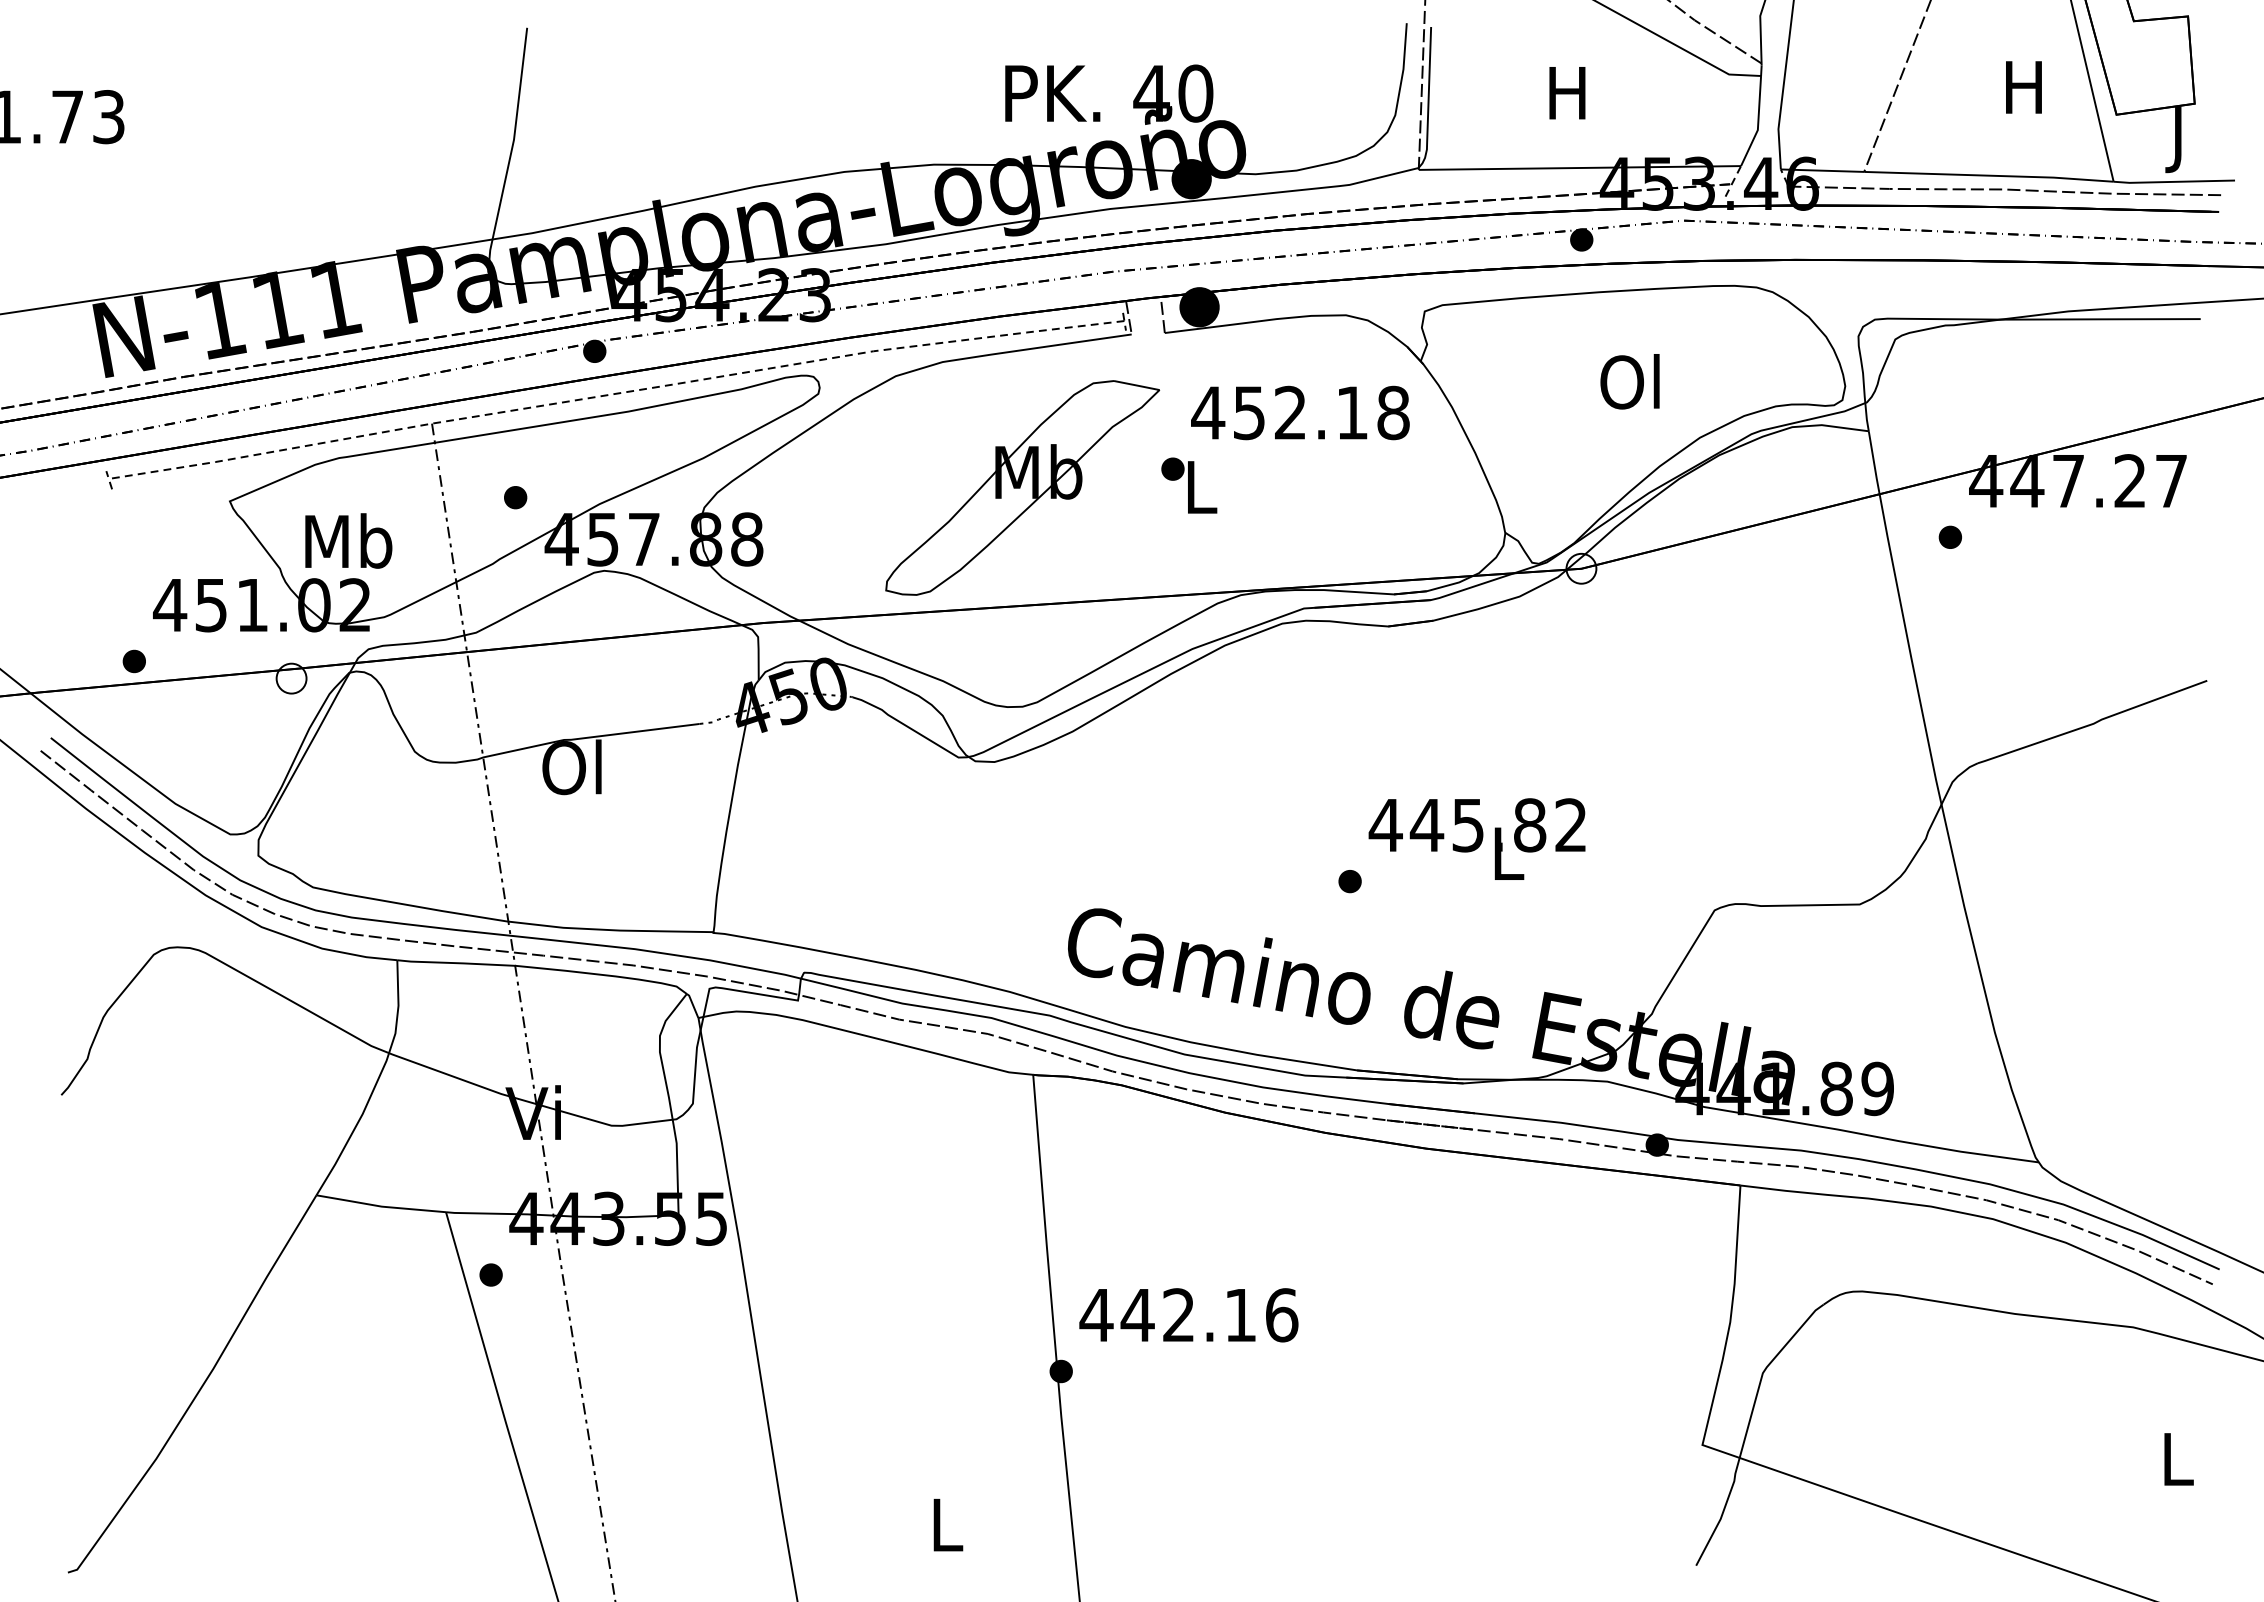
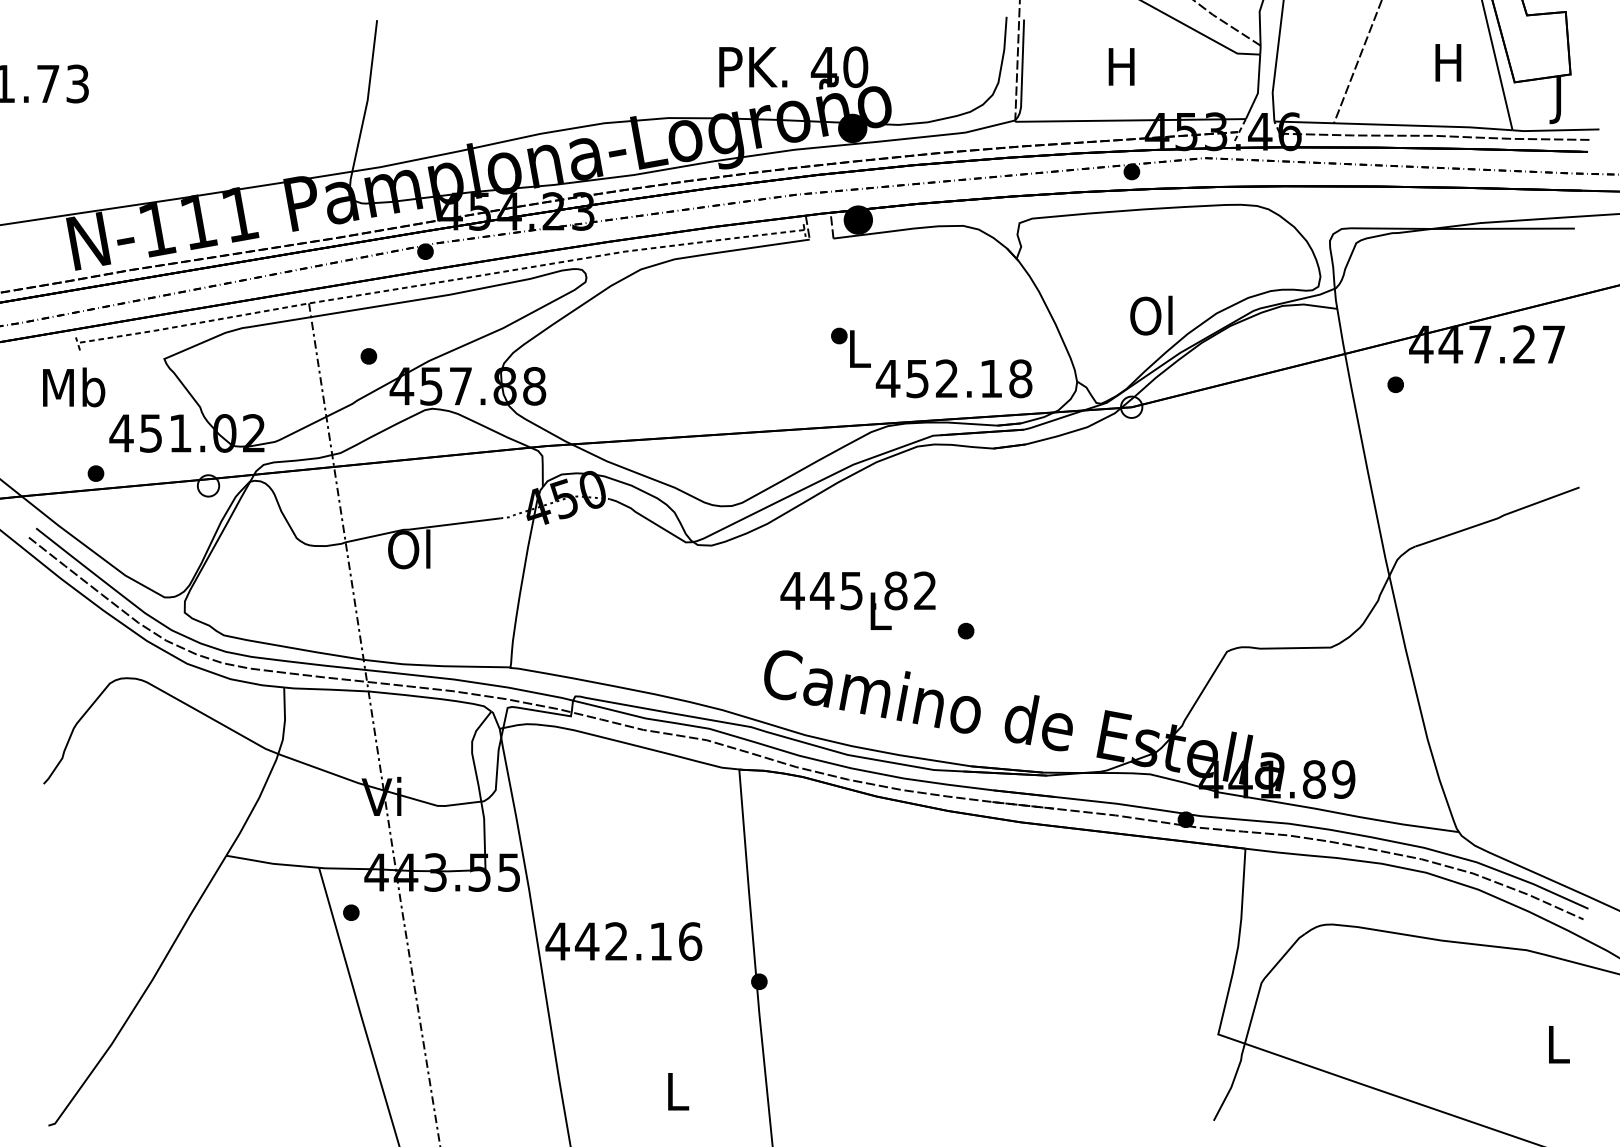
text: (1629, 381) -> (1151, 315), moved
text: (1300, 412) -> (954, 378), moved
part: (1022, 487) -> (731, 349), removed
text: (348, 540) -> (73, 387), moved
text: (1476, 838) -> (857, 600), moved
text: (1188, 1315) -> (623, 941), moved

